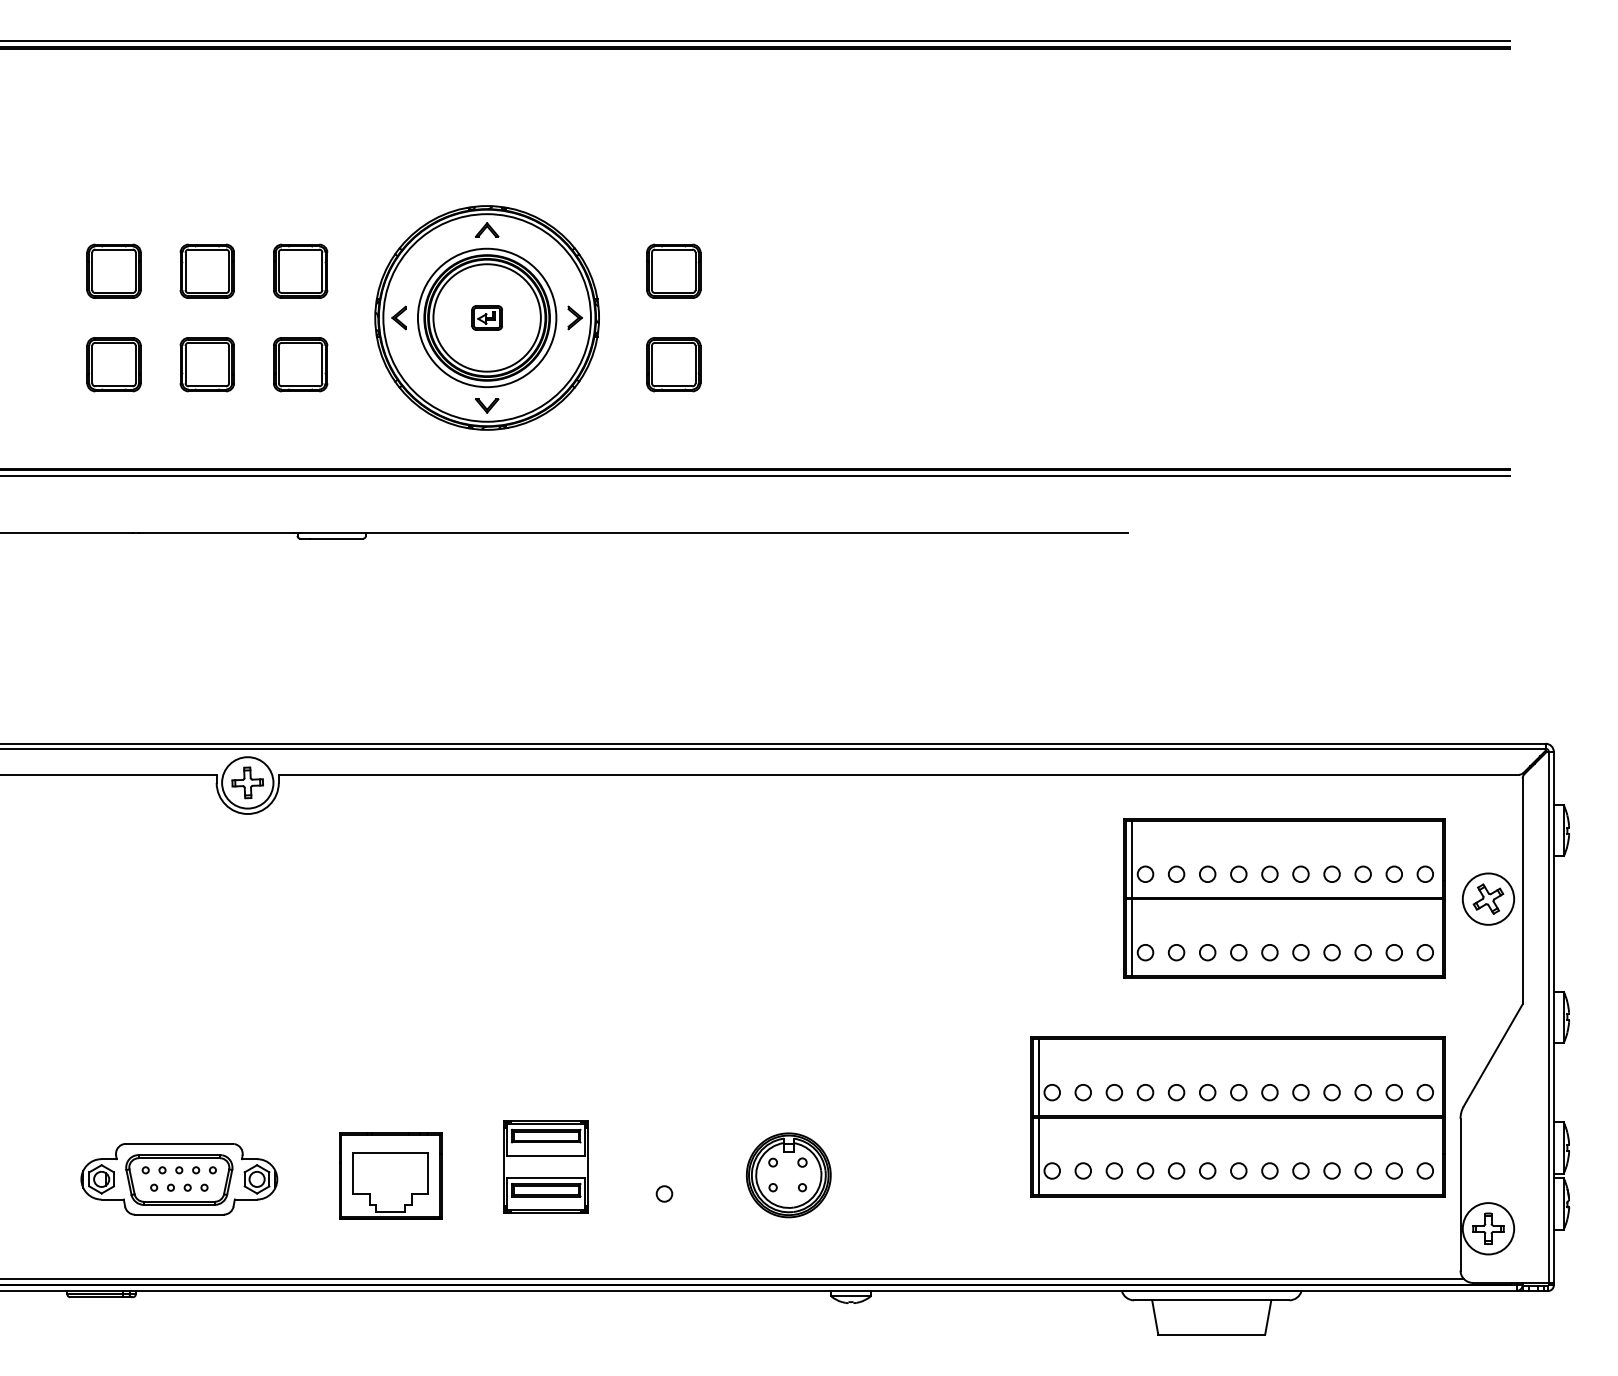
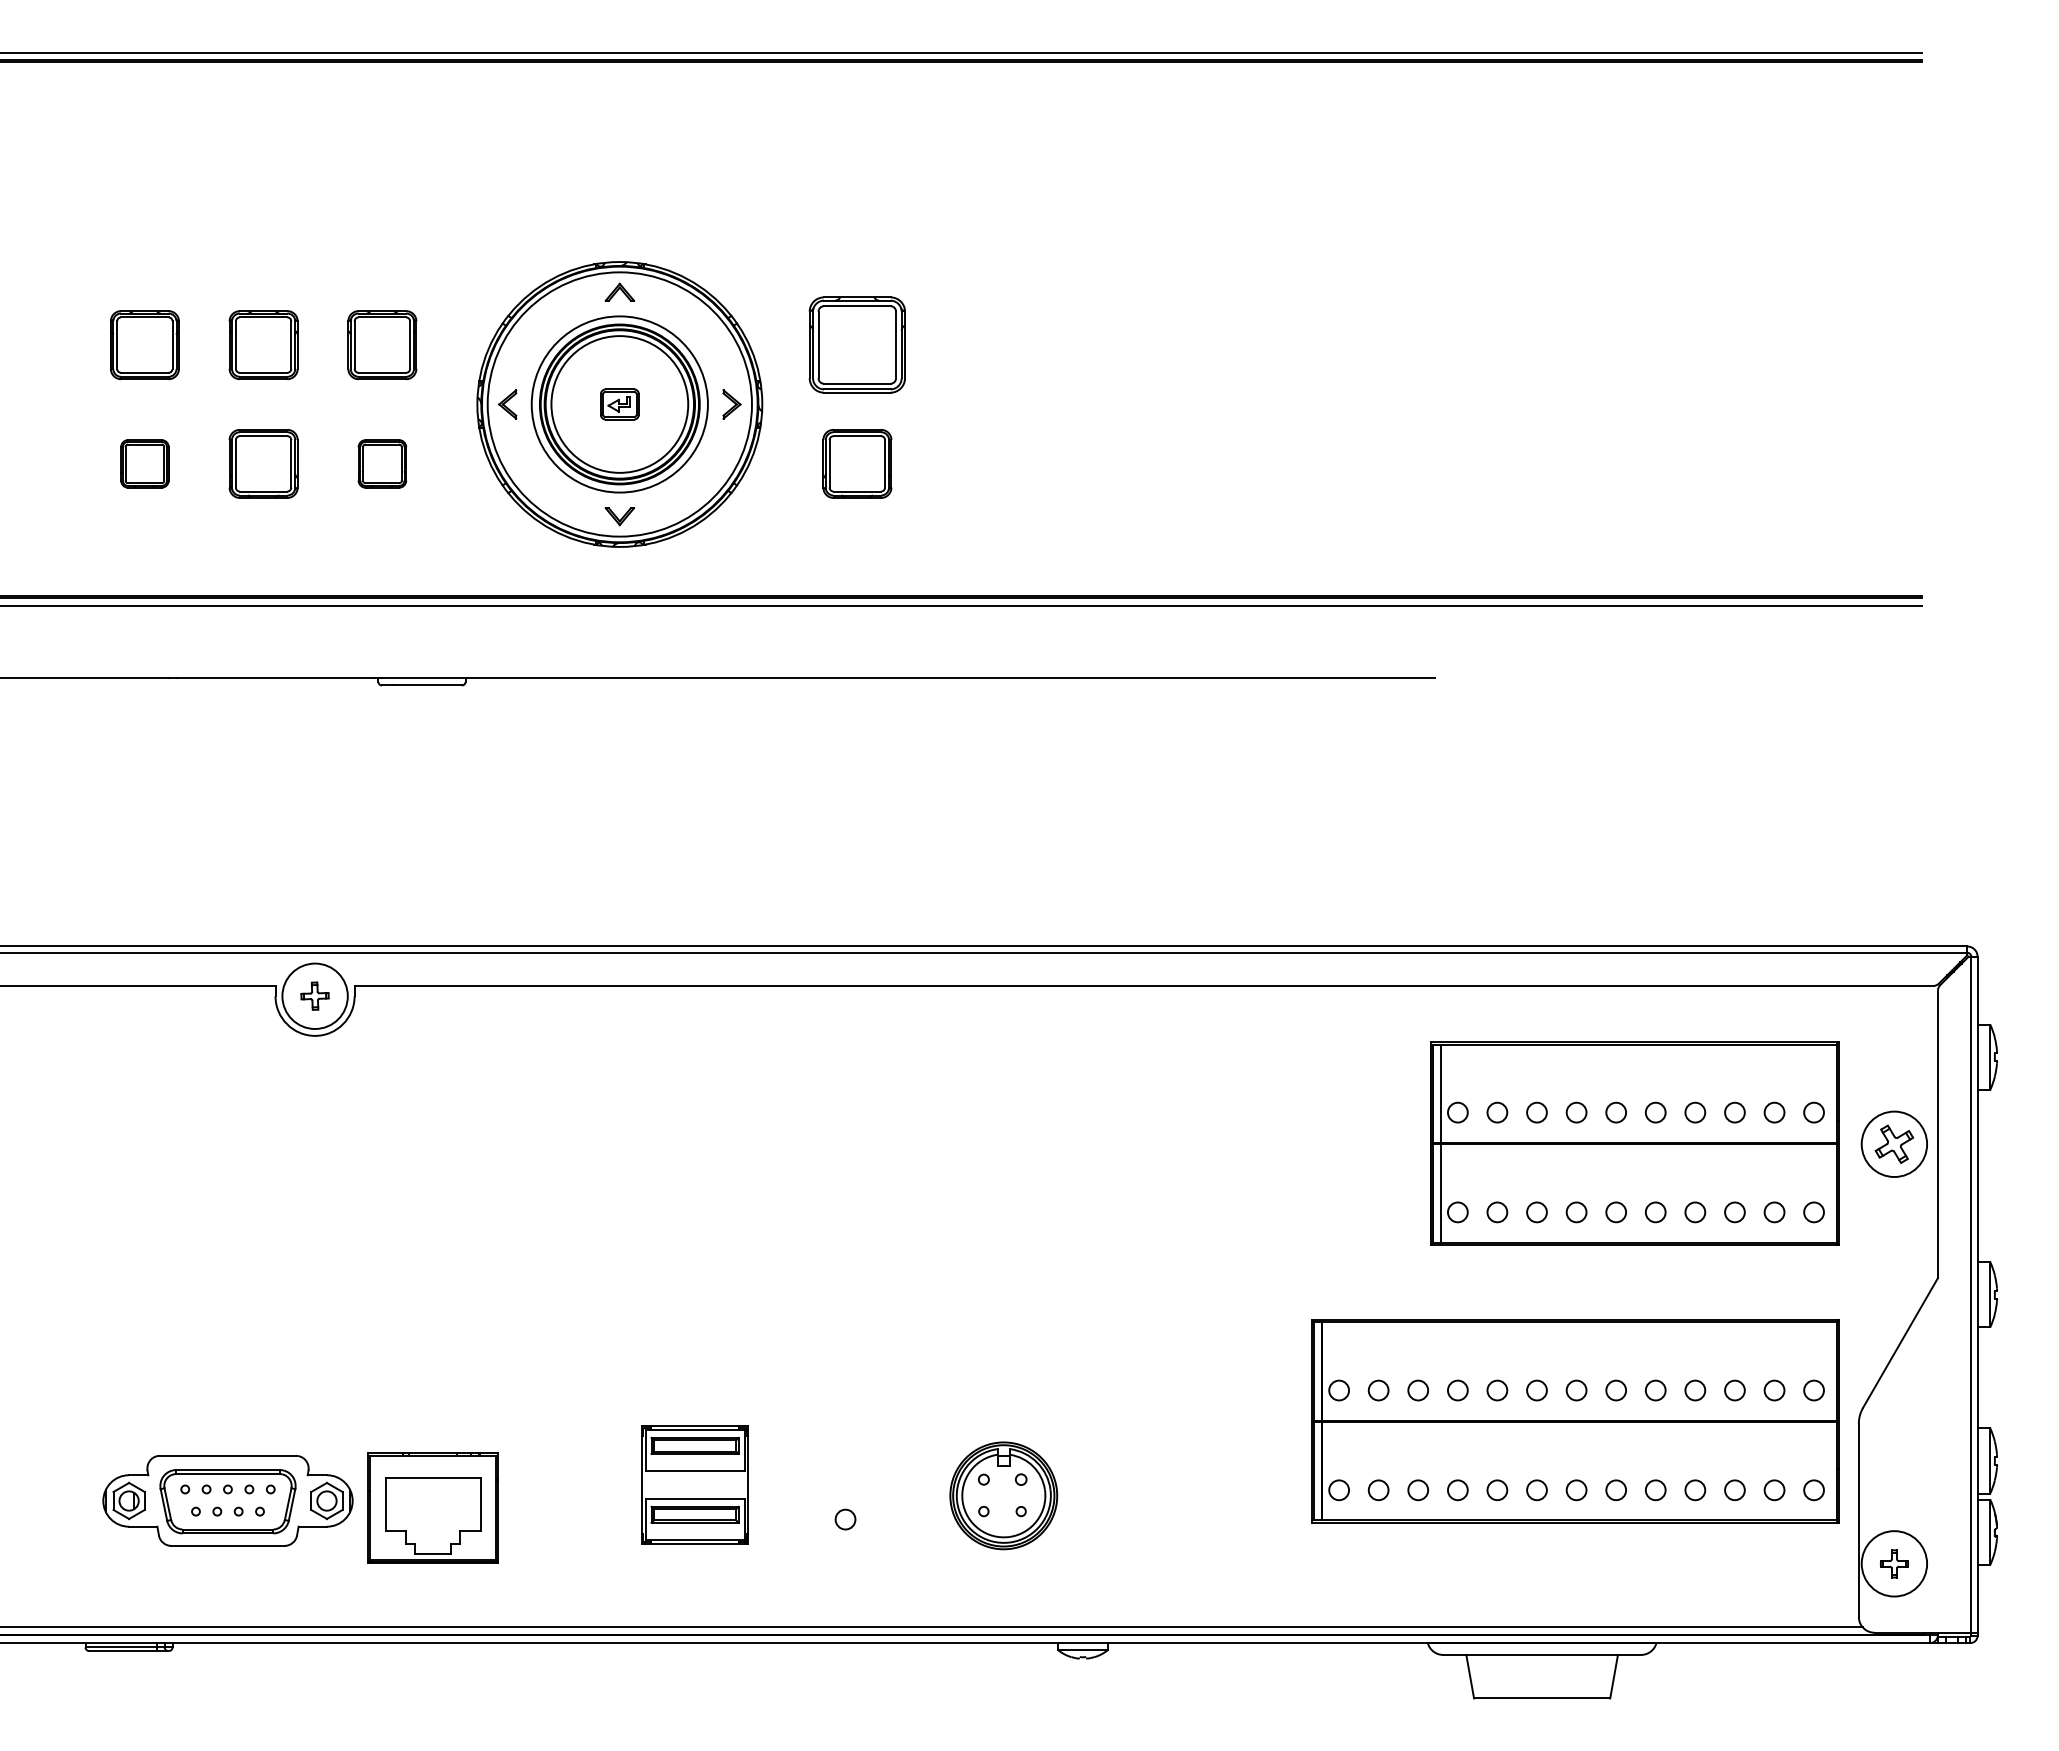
part: (673, 271) -> (857, 345), size x1.4
part: (113, 364) -> (144, 463), size x0.7
part: (300, 364) -> (382, 463), size x0.7
part: (247, 782) -> (314, 995), size x0.7
part: (390, 1175) -> (432, 1507), moved
part: (1488, 1228) -> (1894, 1563), size x0.7

